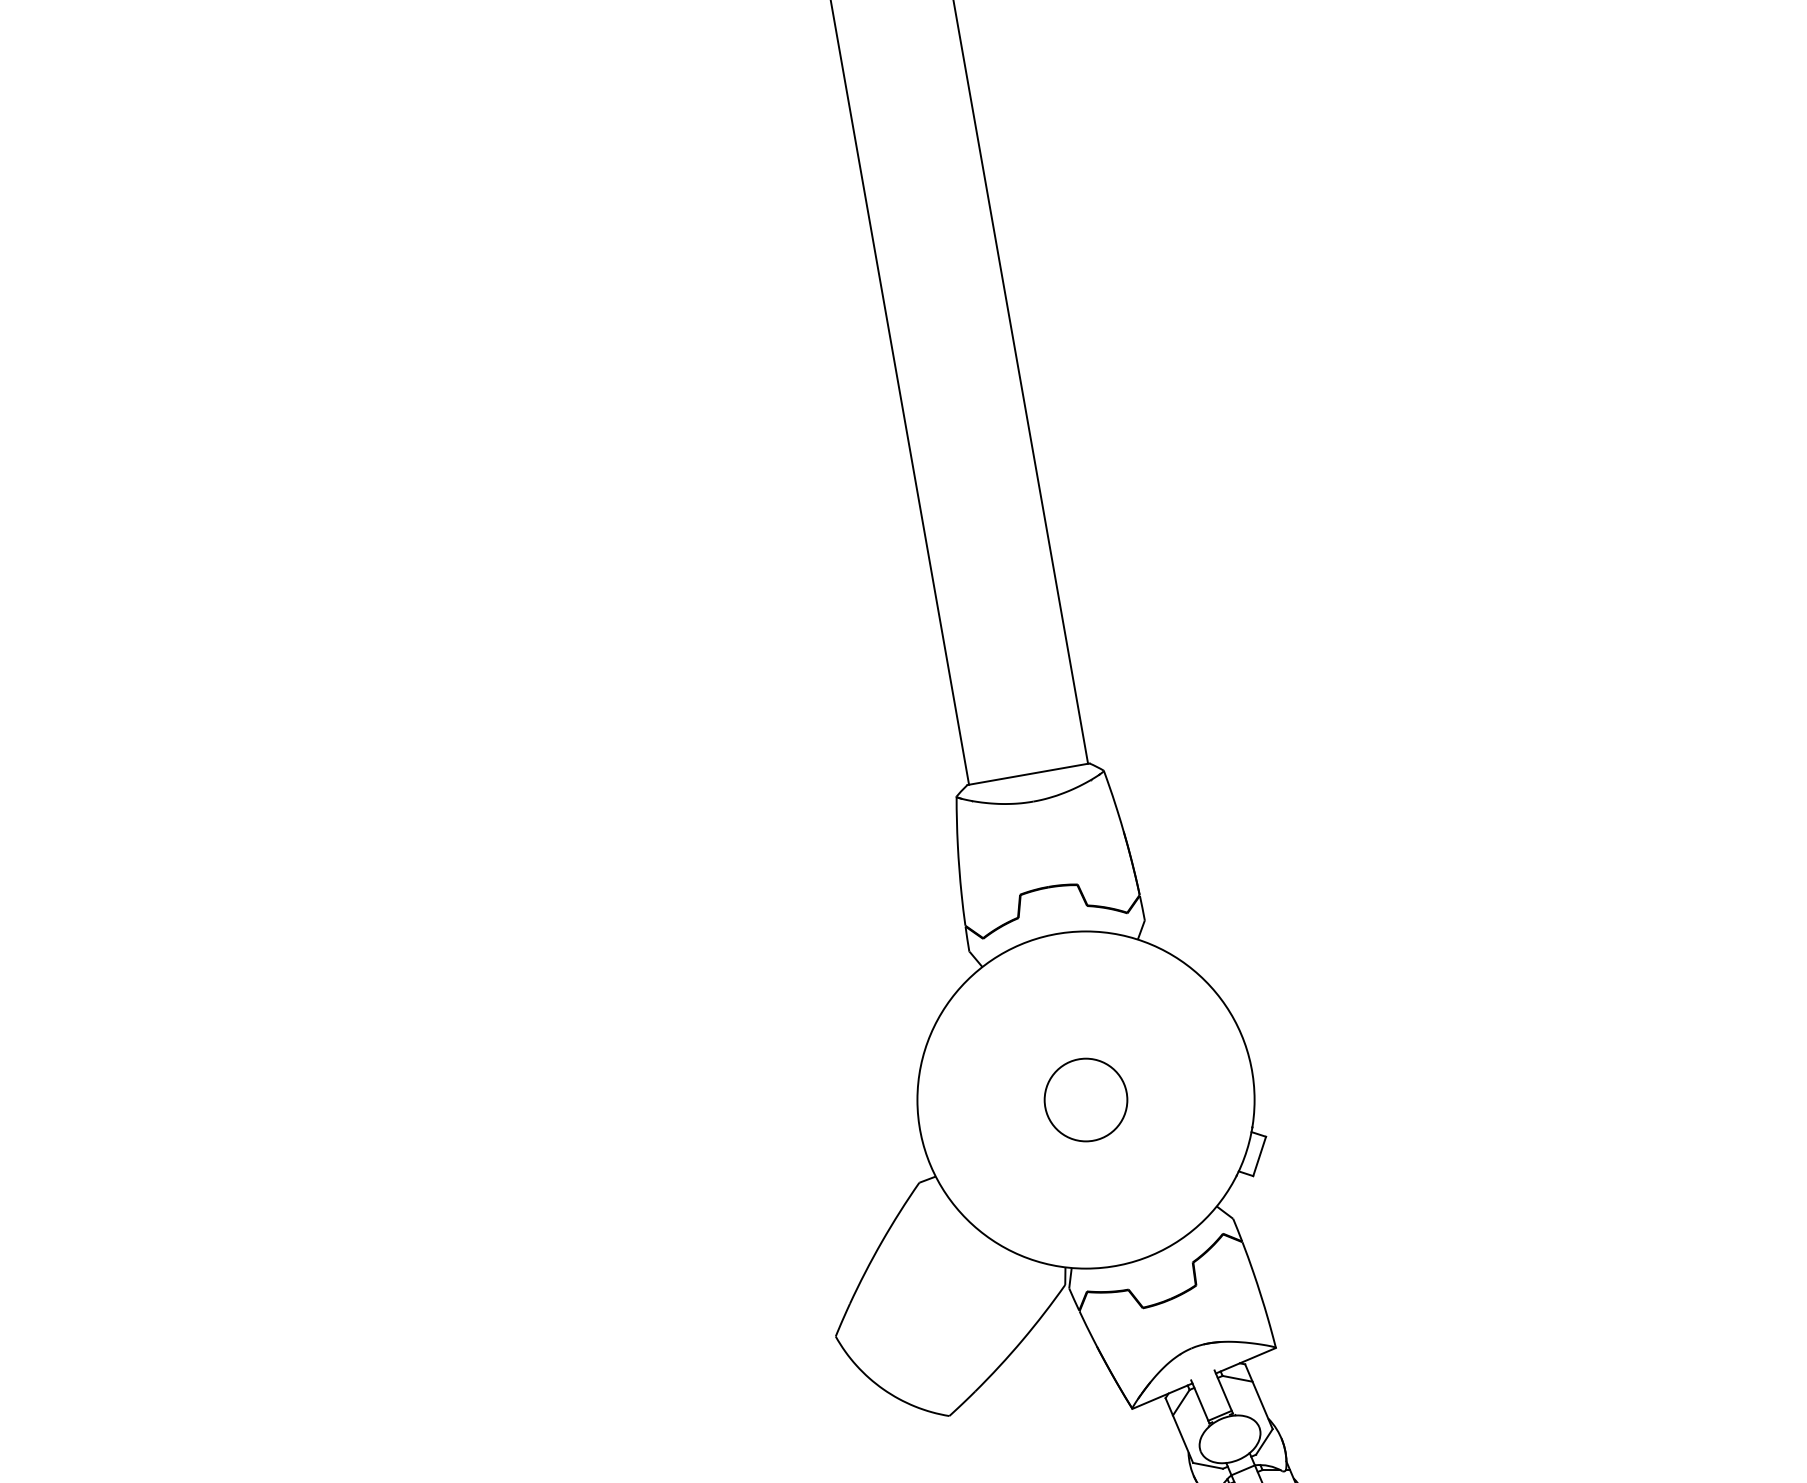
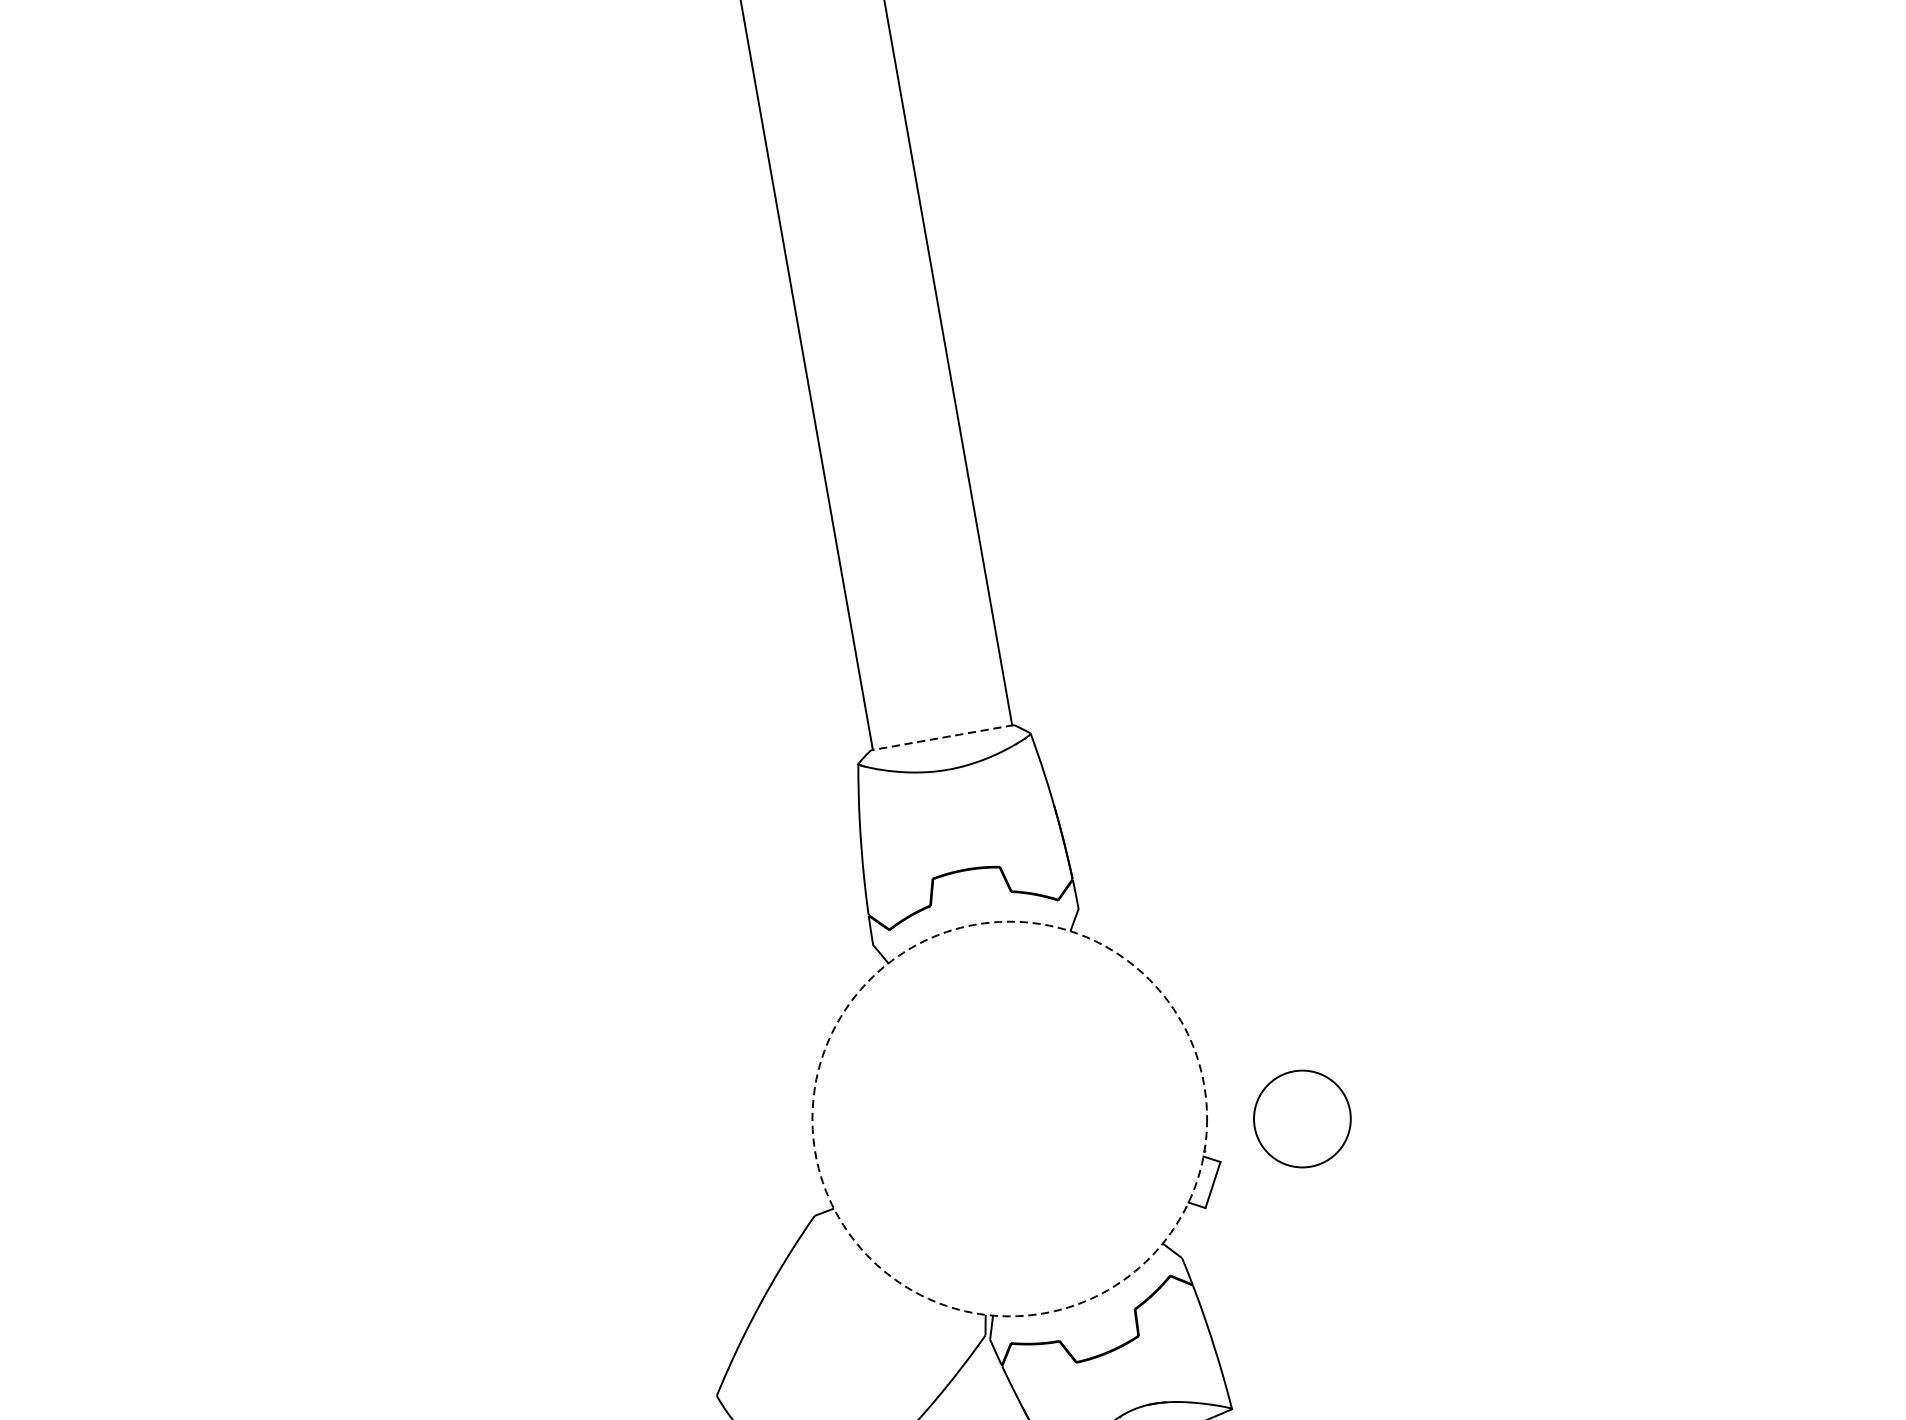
line: (1028, 774) -> (942, 737), solid -> dashed
circle: (1085, 1099) -> (1009, 1118), solid -> dashed
circle: (1085, 1099) -> (1301, 1118), moved

